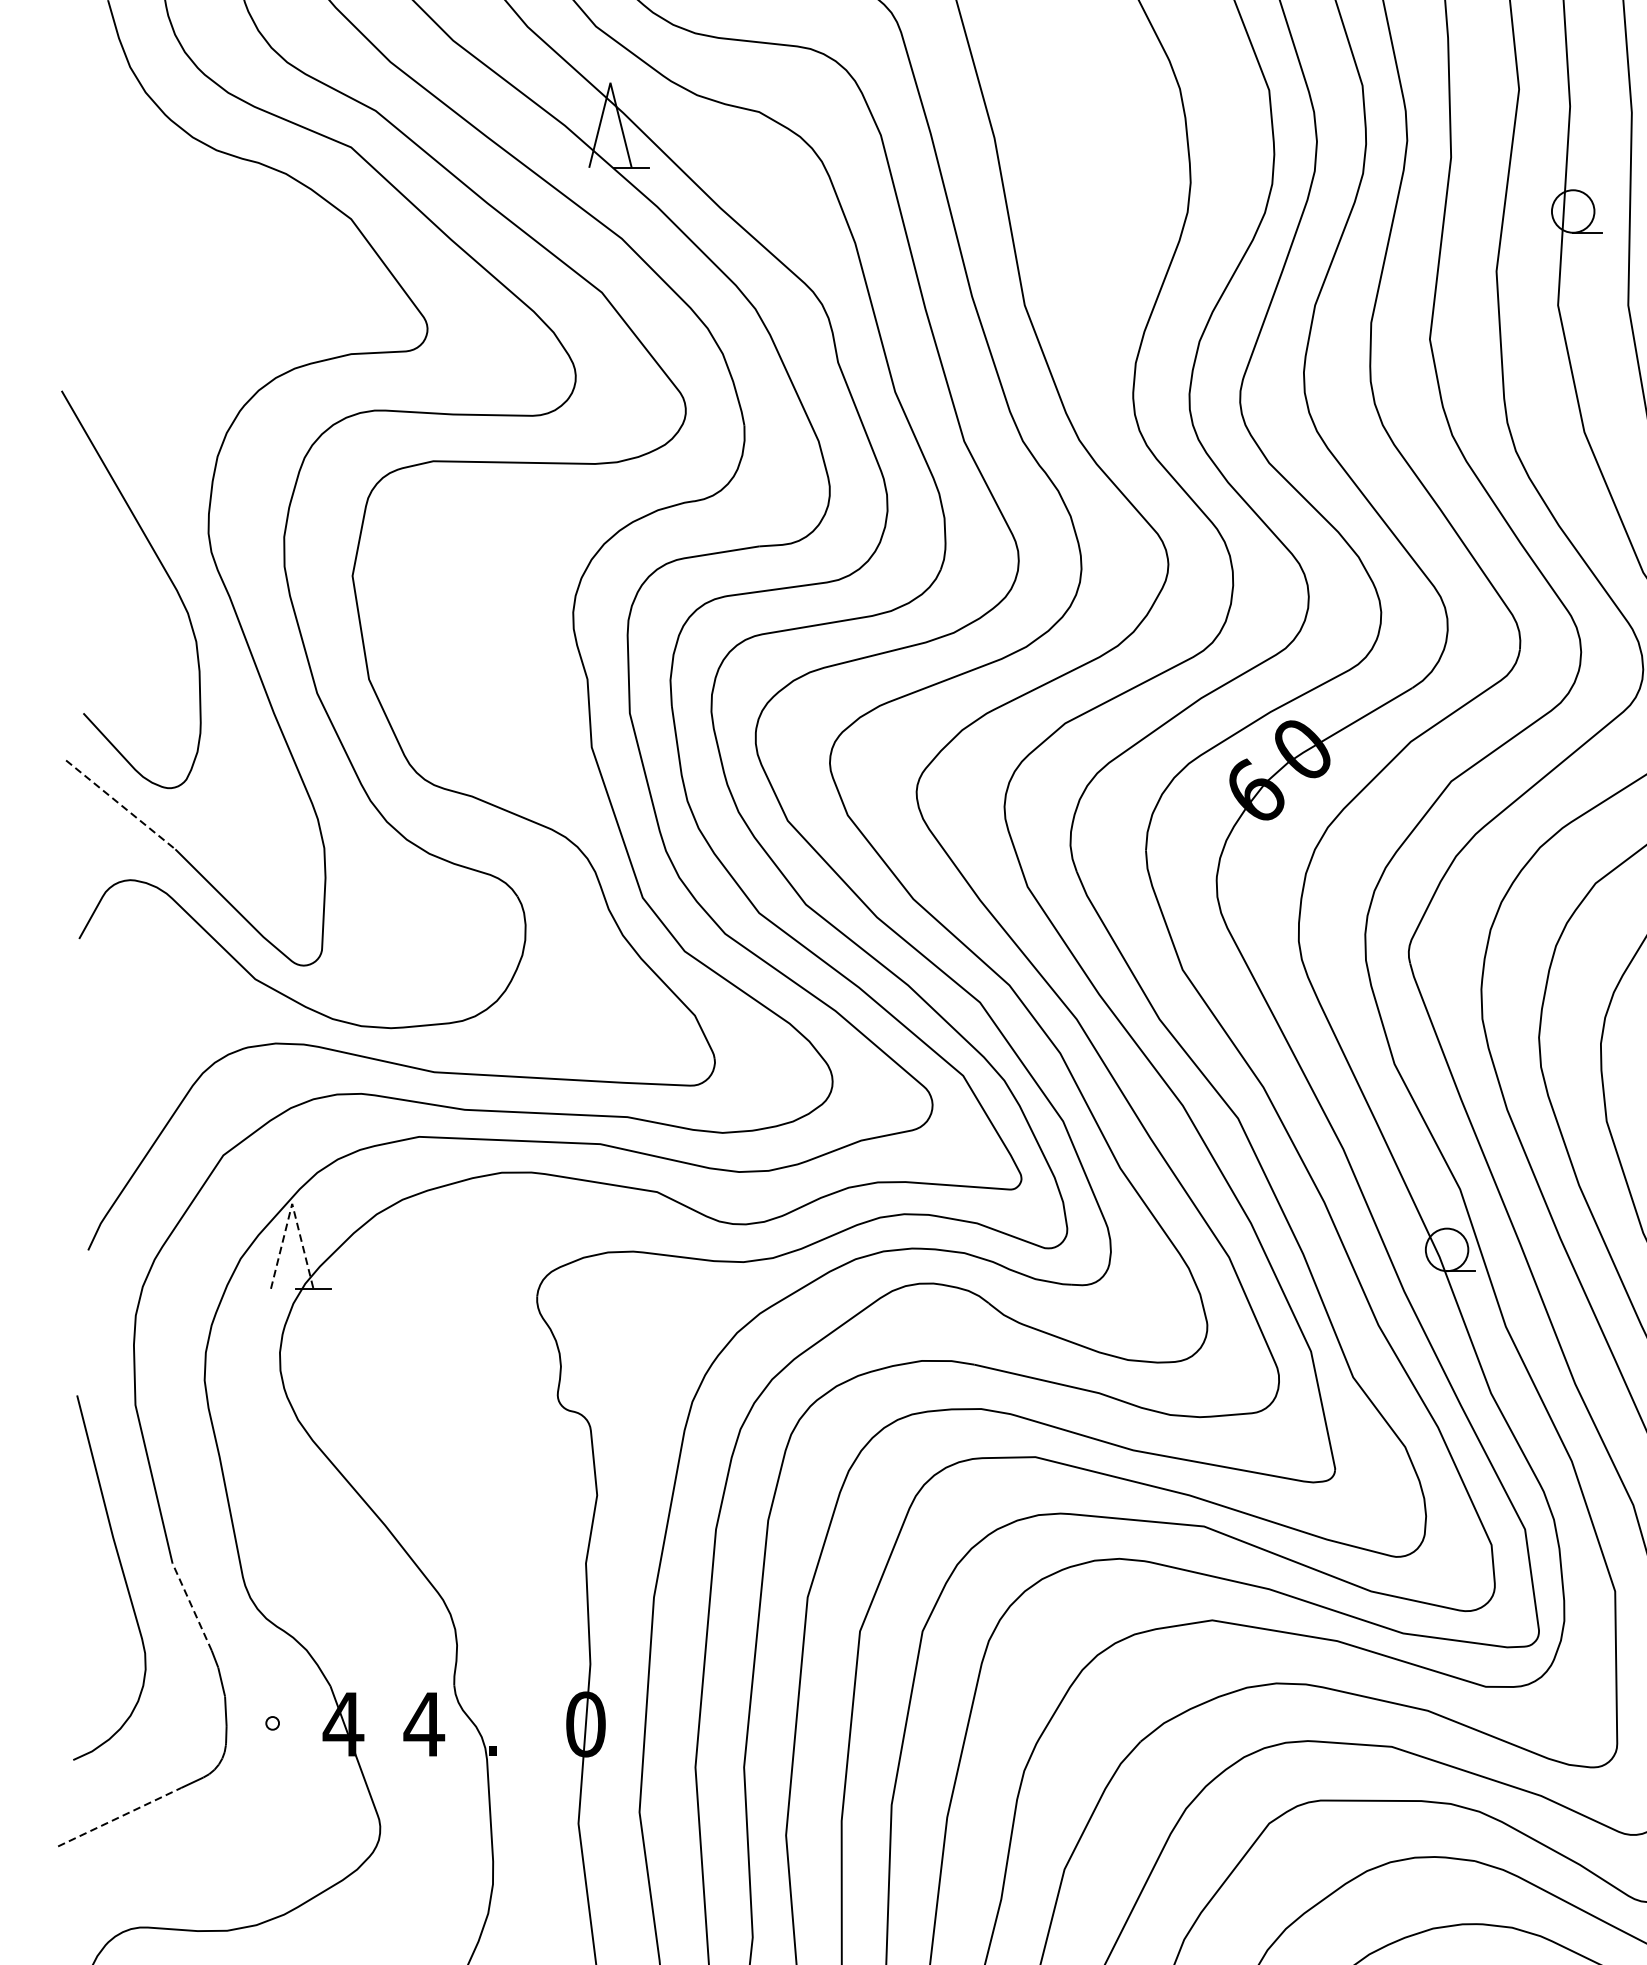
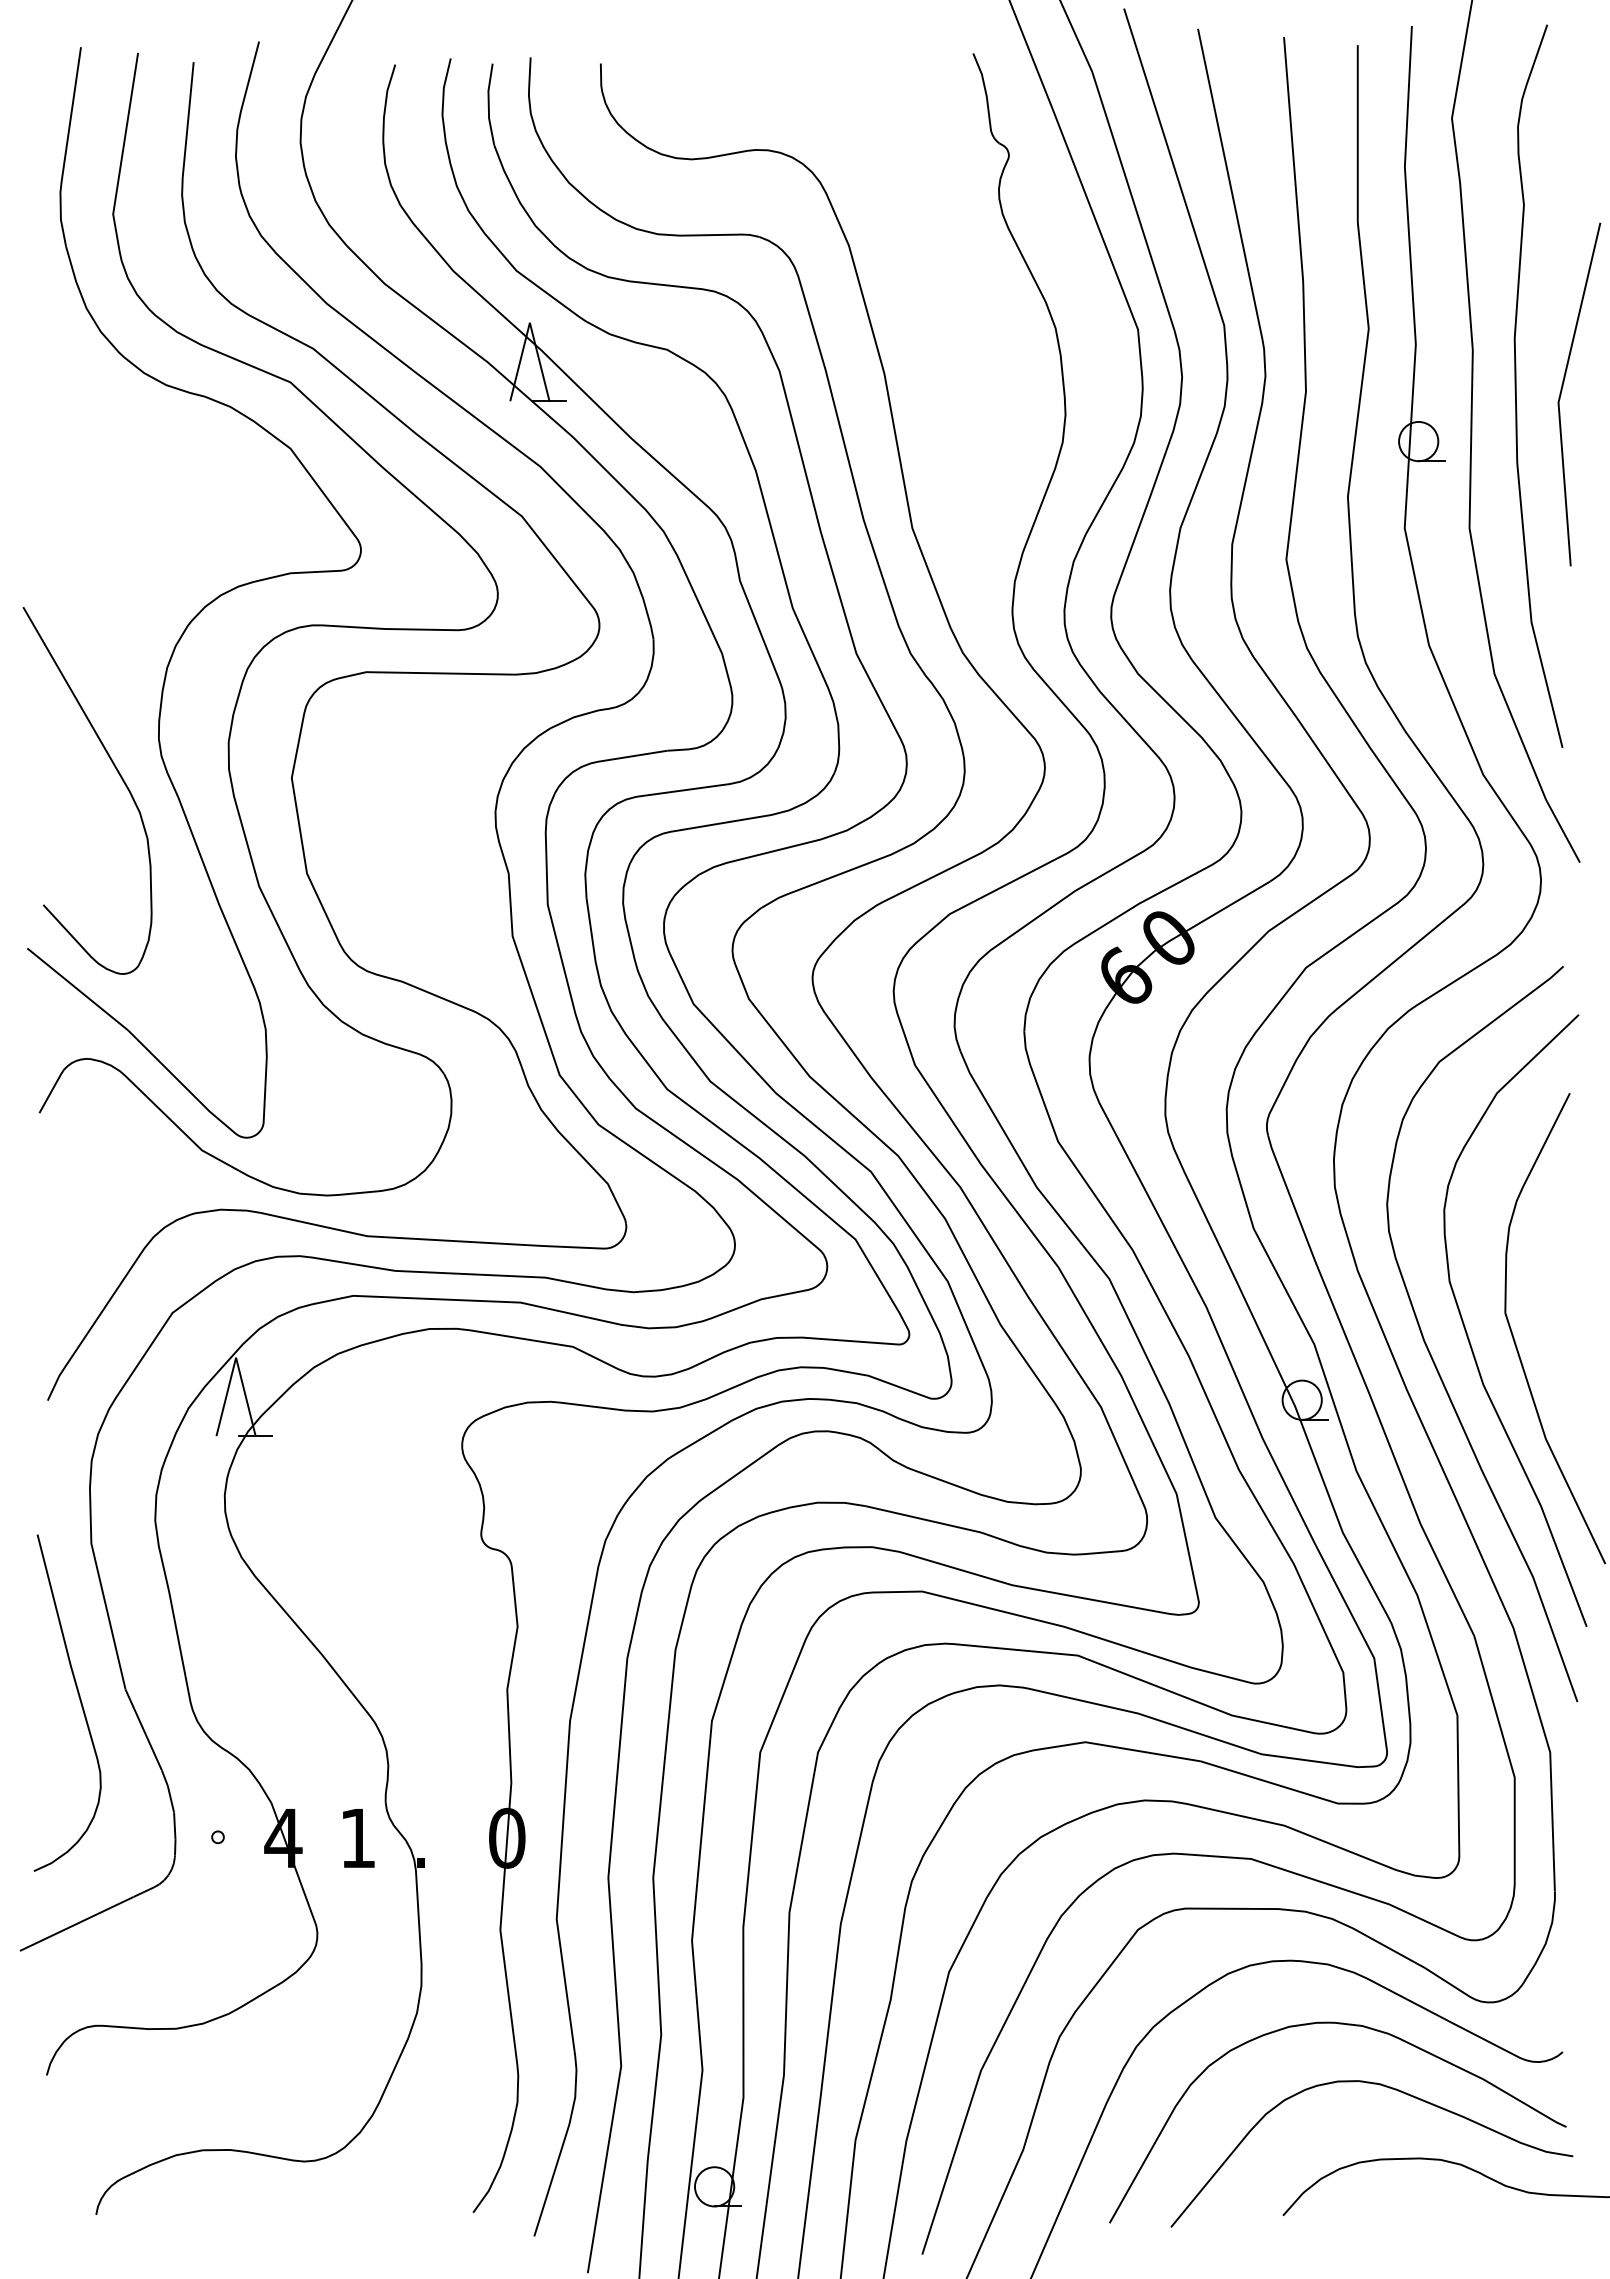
line: (121, 805) -> (78, 989), dashed -> solid
line: (292, 1203) -> (236, 1357), dashed -> solid
line: (191, 1606) -> (143, 1729), dashed -> solid
text: (423, 1724) -> (357, 1838), 4 -> 1
line: (119, 1816) -> (76, 1923), dashed -> solid

